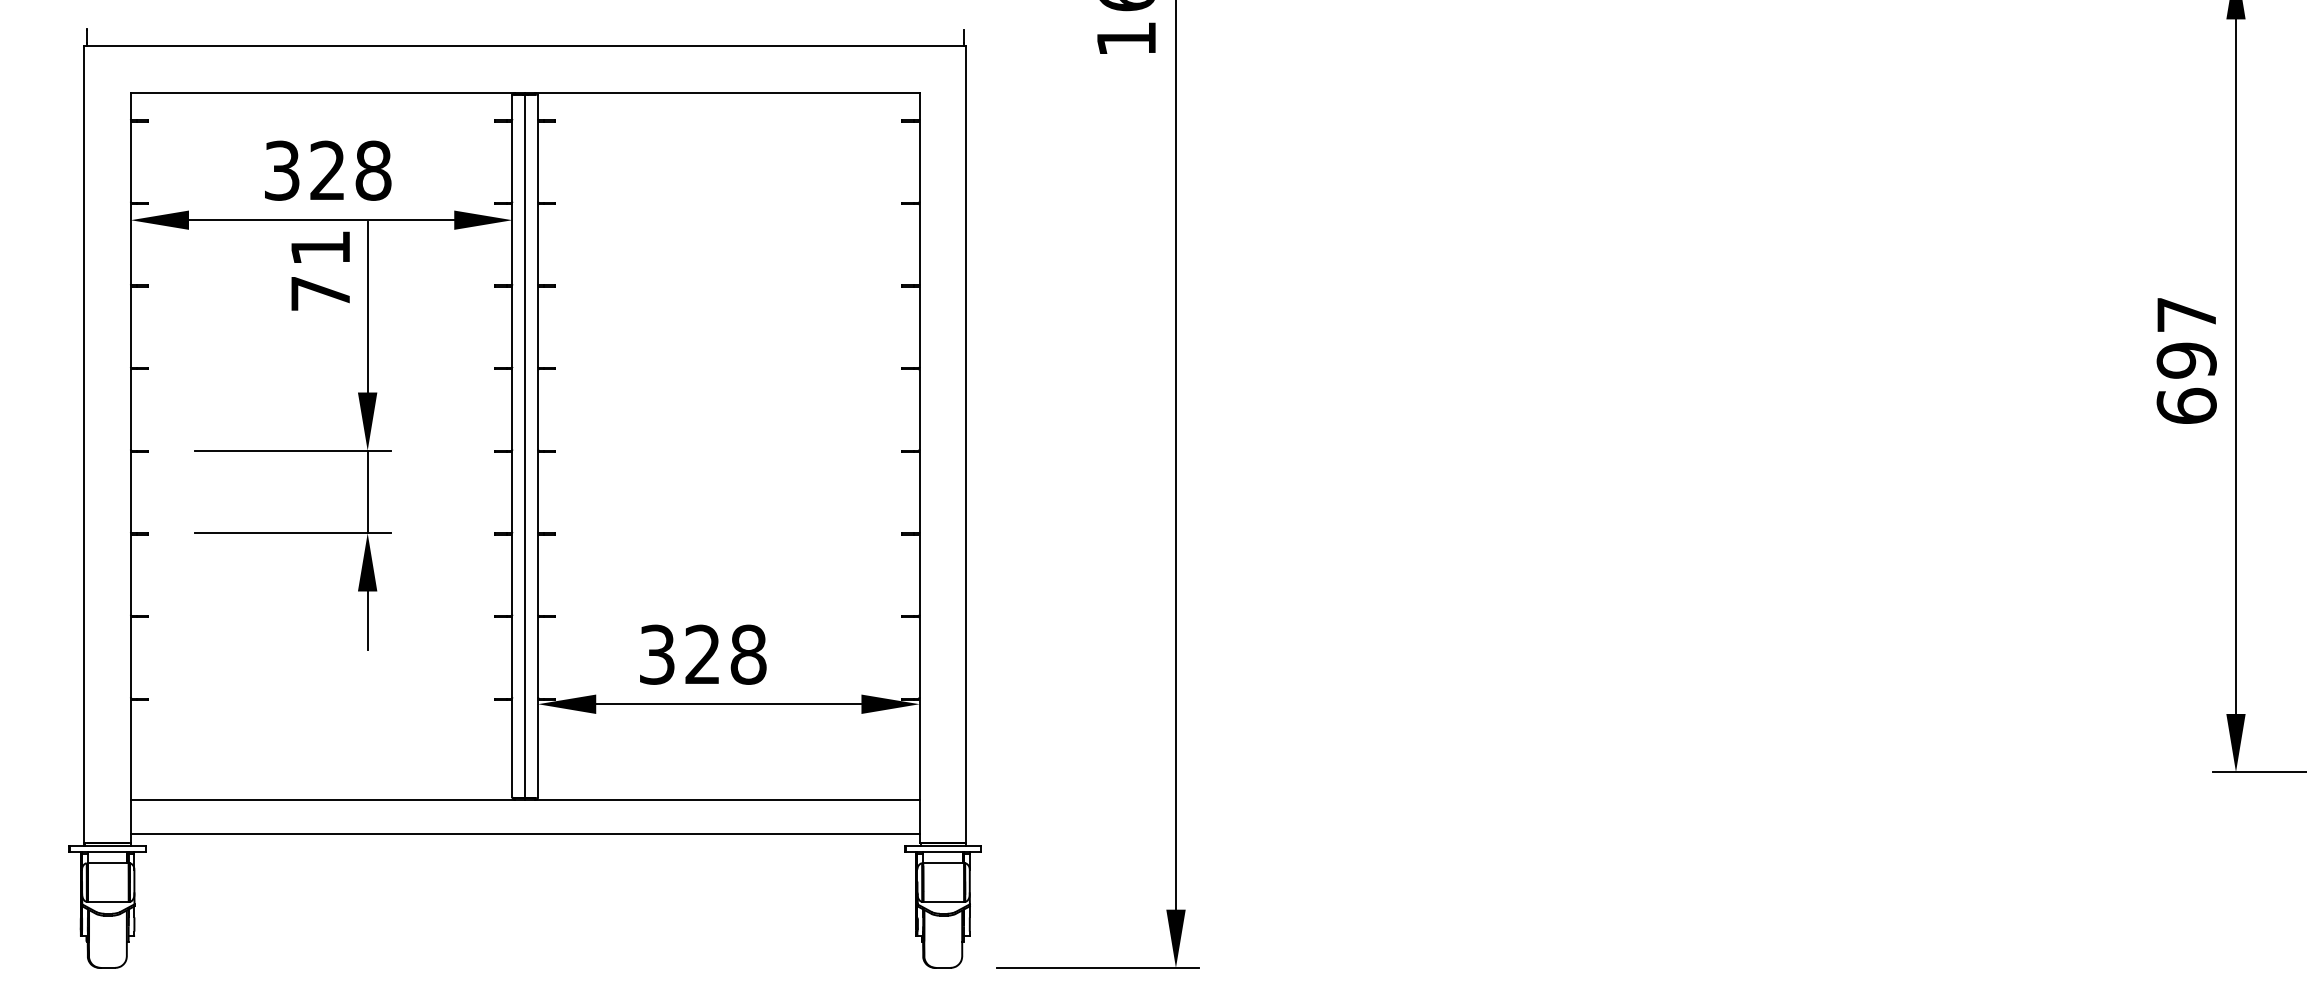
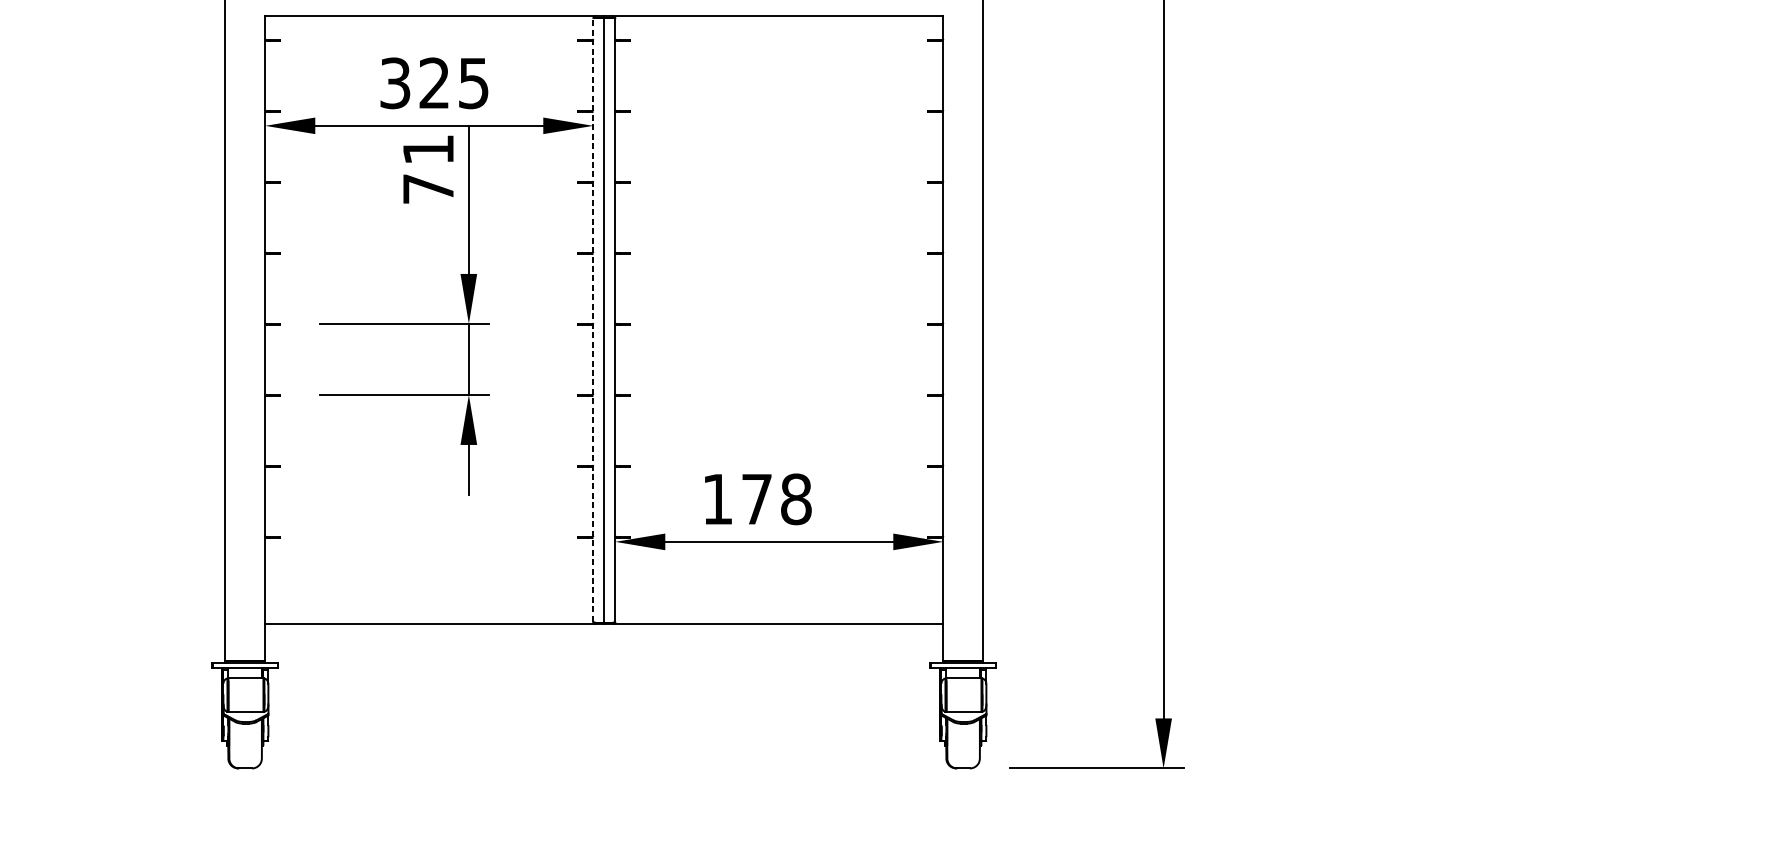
text: (373, 170) -> (473, 83), 328 -> 325
line: (512, 446) -> (593, 320), solid -> dashed
text: (679, 654) -> (736, 499), 328 -> 178
line: (524, 833) -> (603, 652), removed

